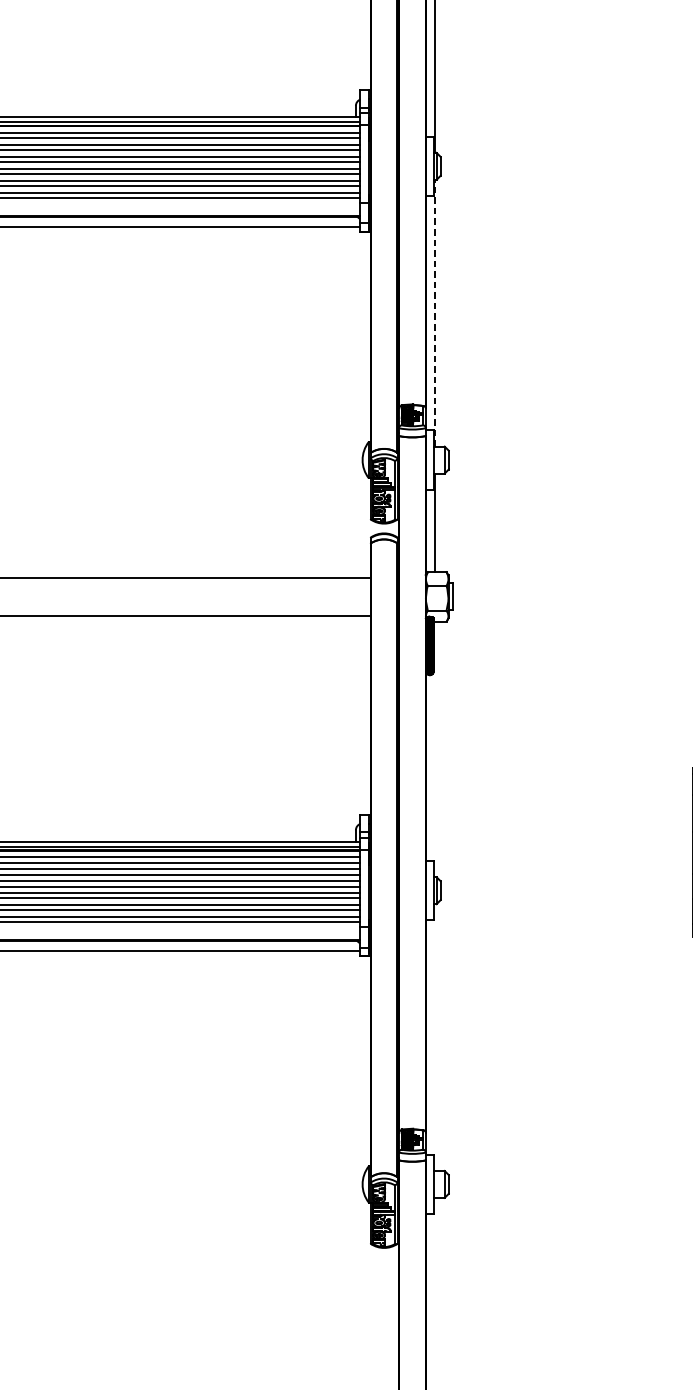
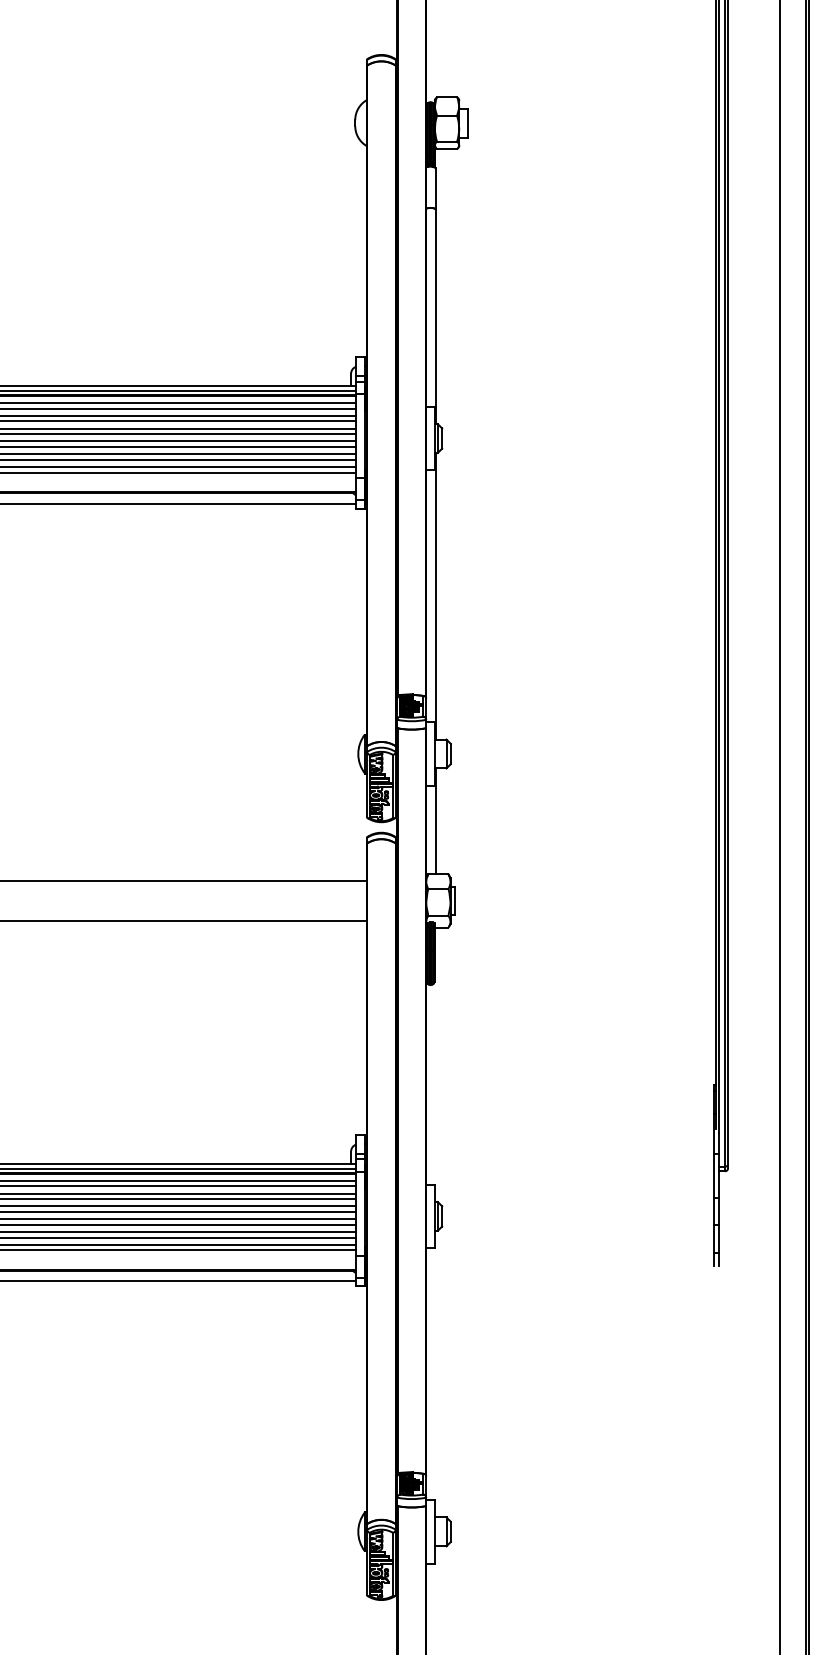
line: (434, 312) -> (435, 595), dashed -> solid

